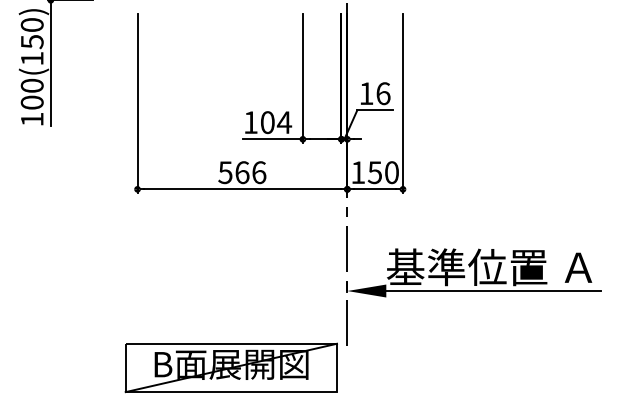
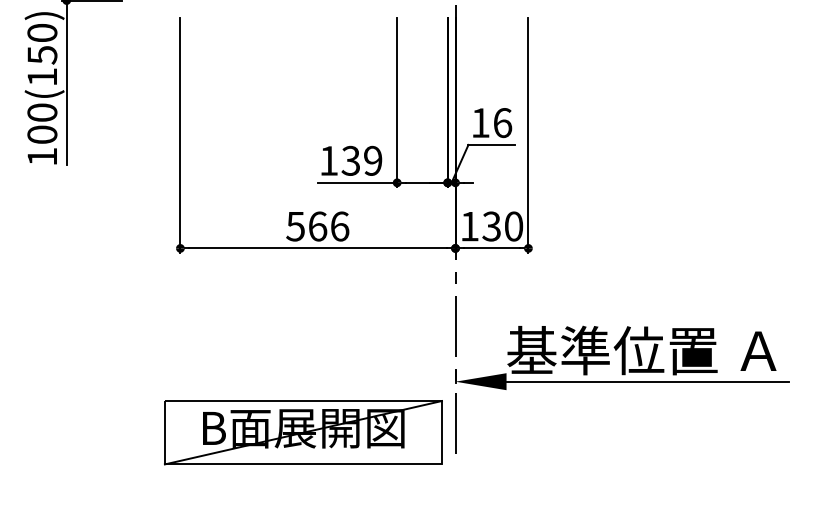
text: (276, 122) -> (362, 160), 104 -> 139
text: (374, 172) -> (491, 226), 150 -> 130
part: (230, 367) -> (302, 432), moved

